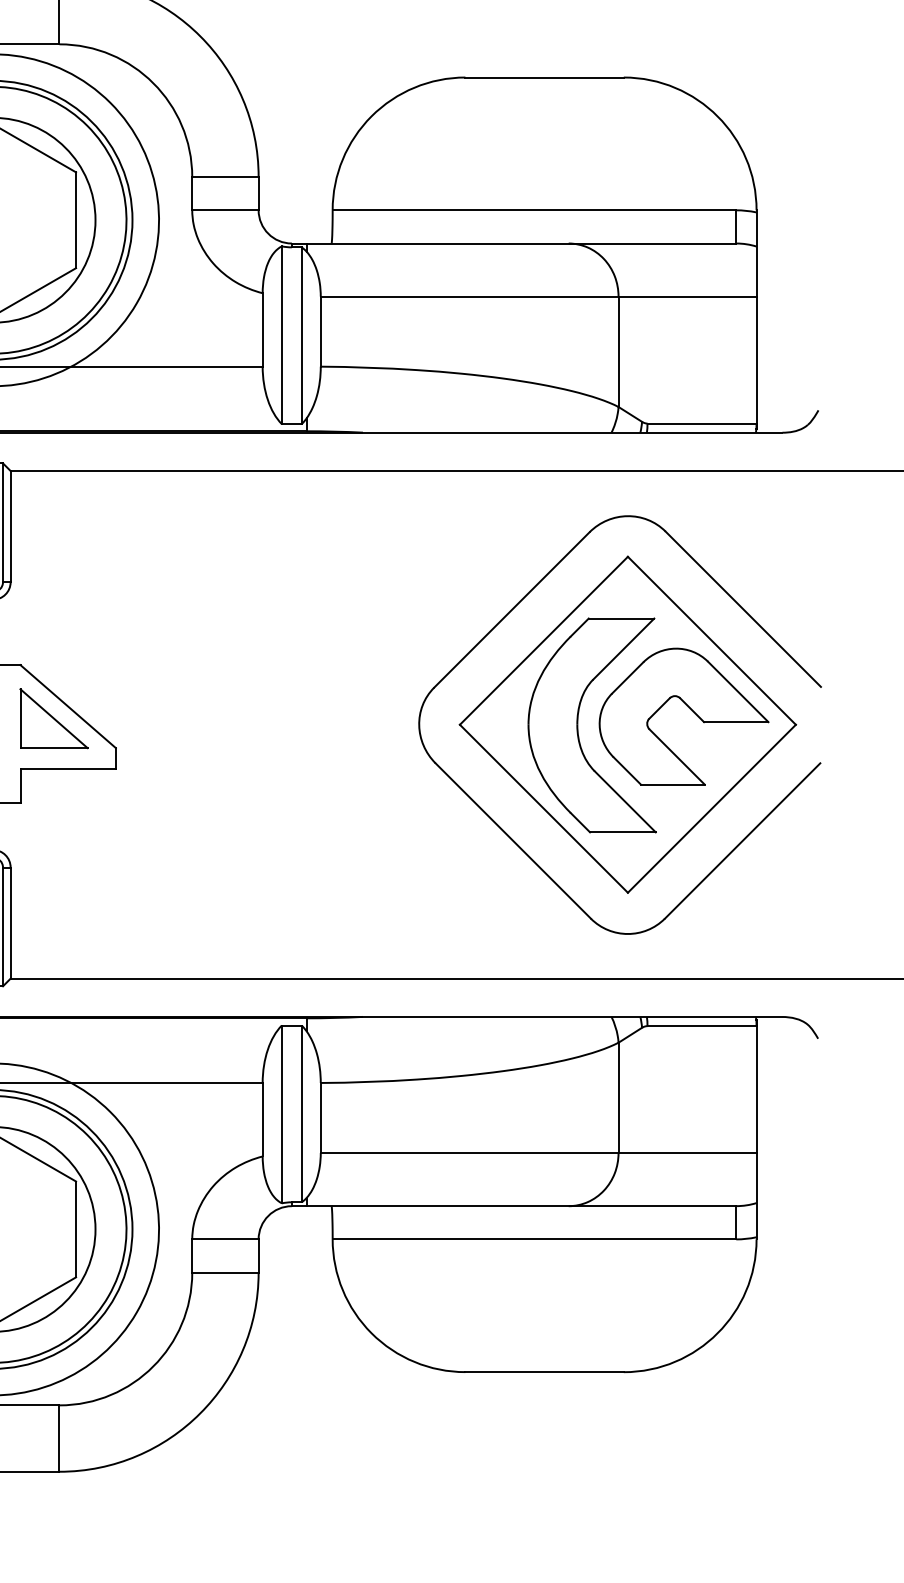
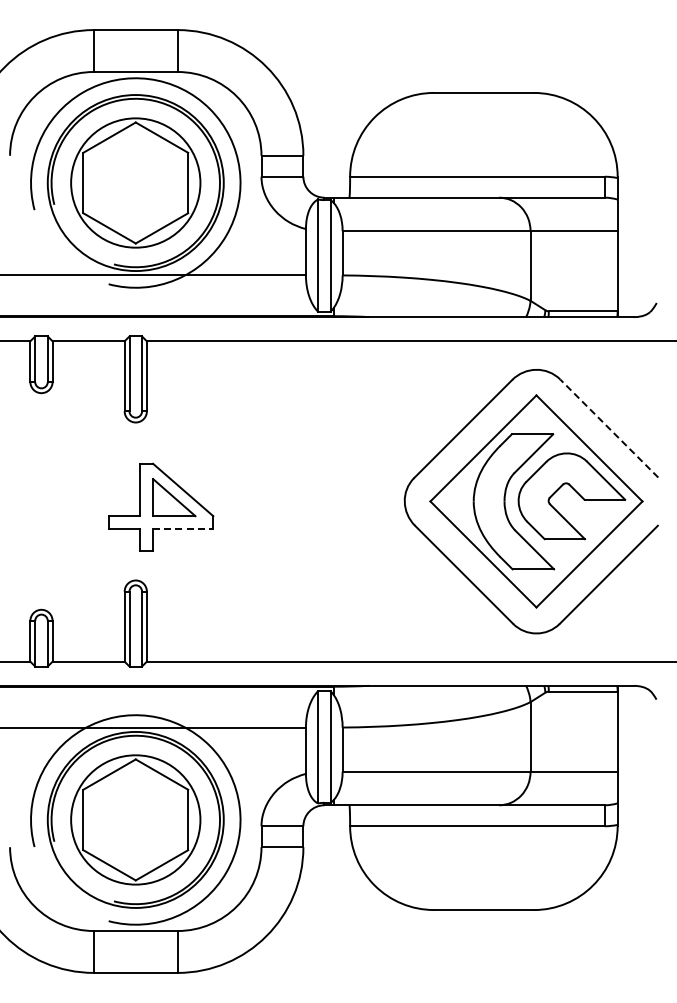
line: (742, 609) -> (608, 428), solid -> dashed
line: (68, 769) -> (183, 529), solid -> dashed

